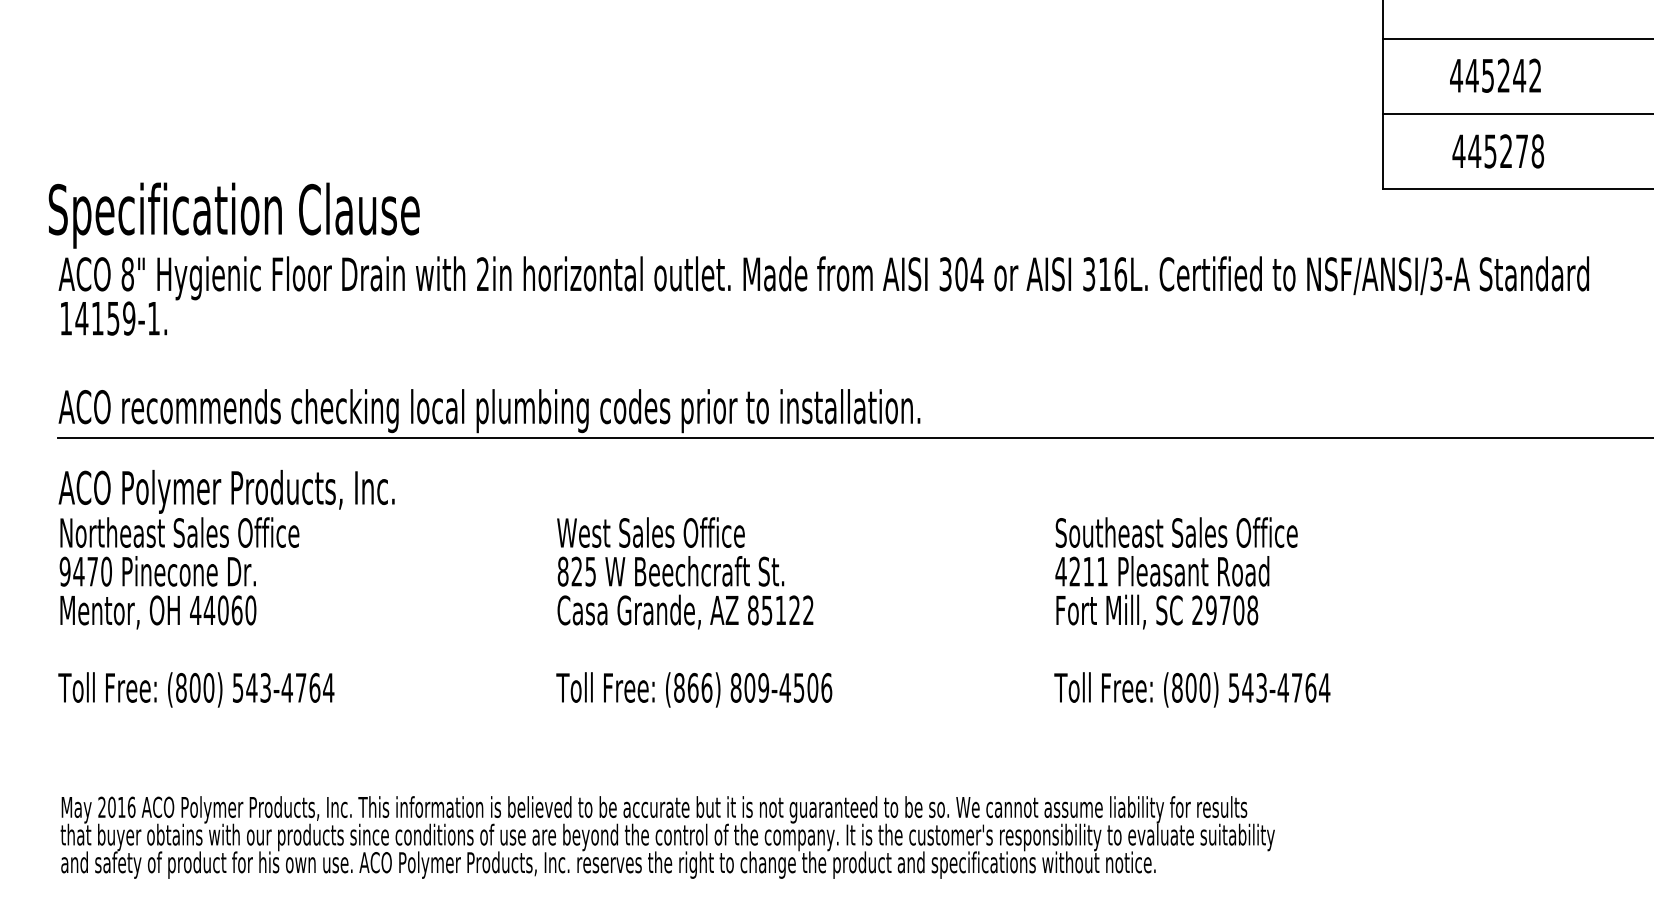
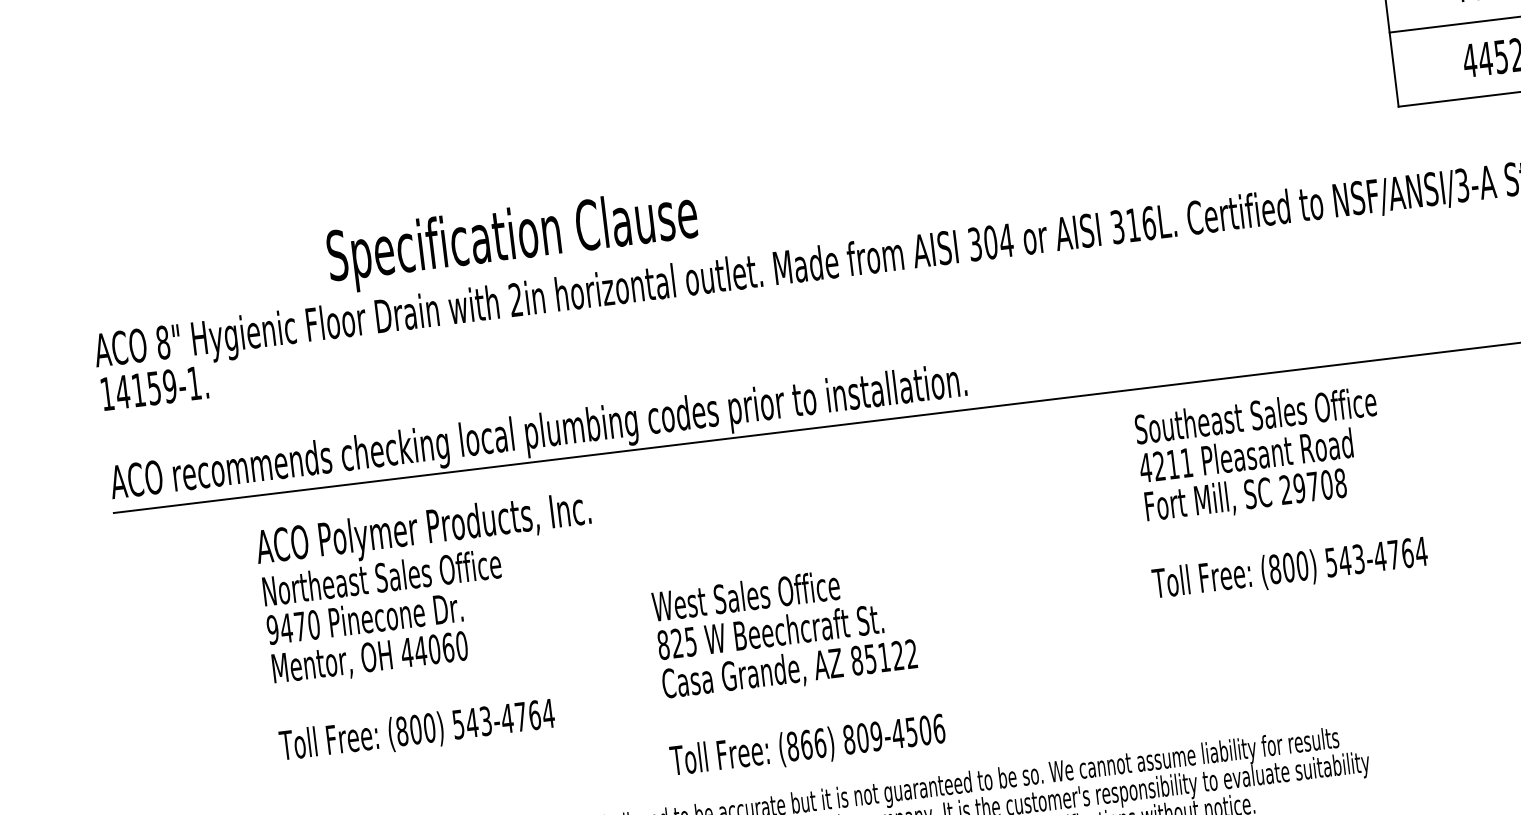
text: (233, 215) -> (512, 240), moved
text: (226, 588) -> (435, 627), moved
text: (694, 612) -> (798, 669), moved
text: (1192, 612) -> (1281, 492), moved

